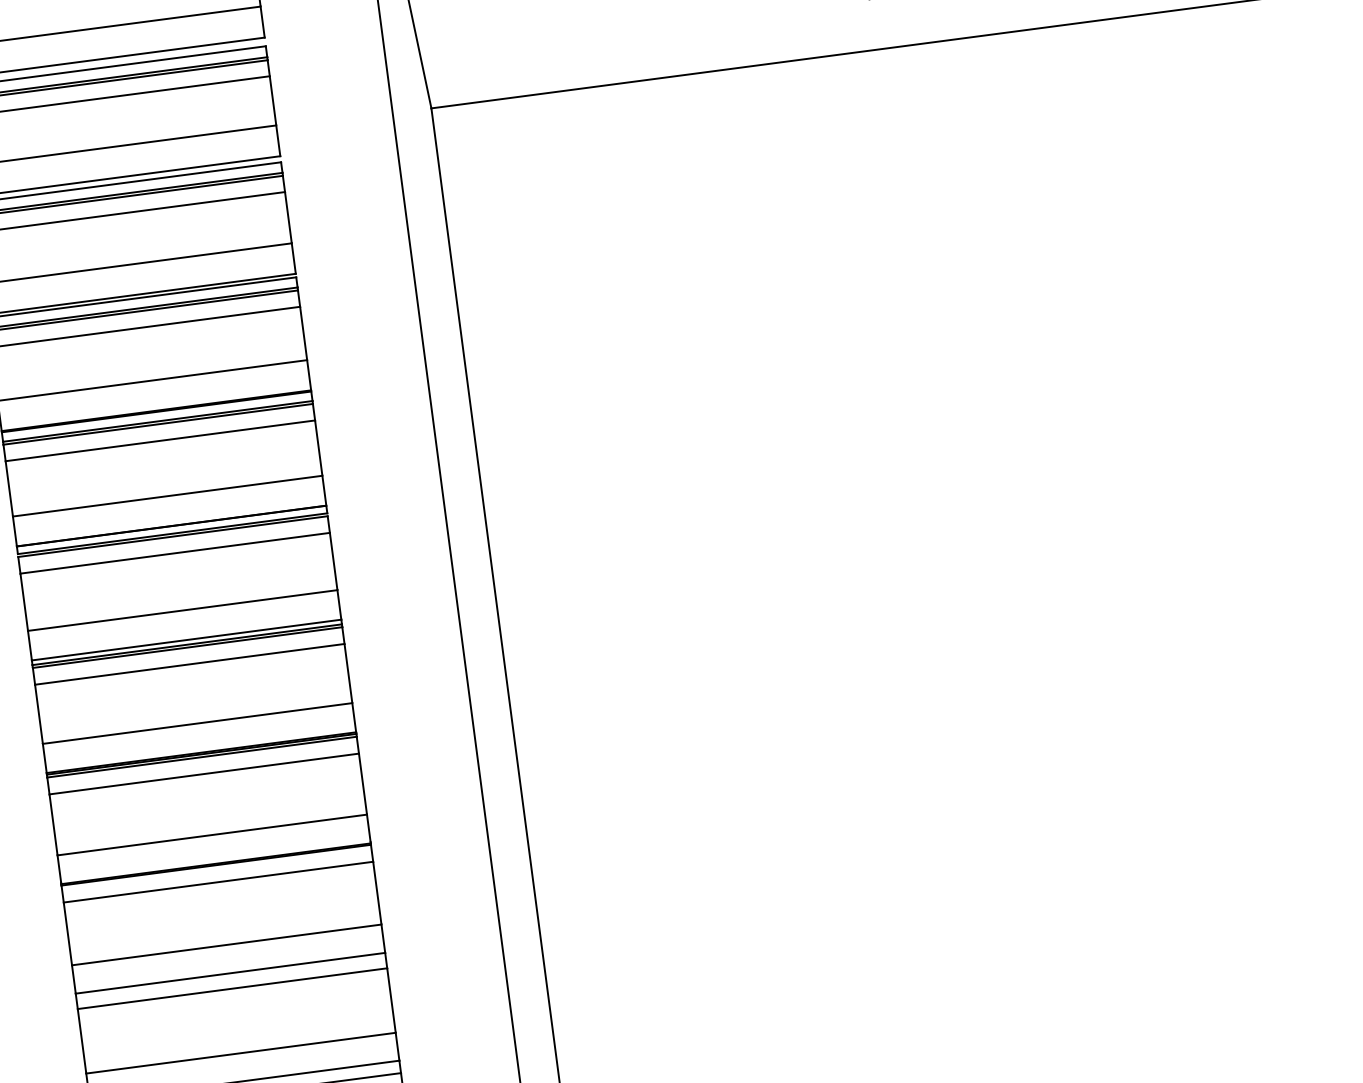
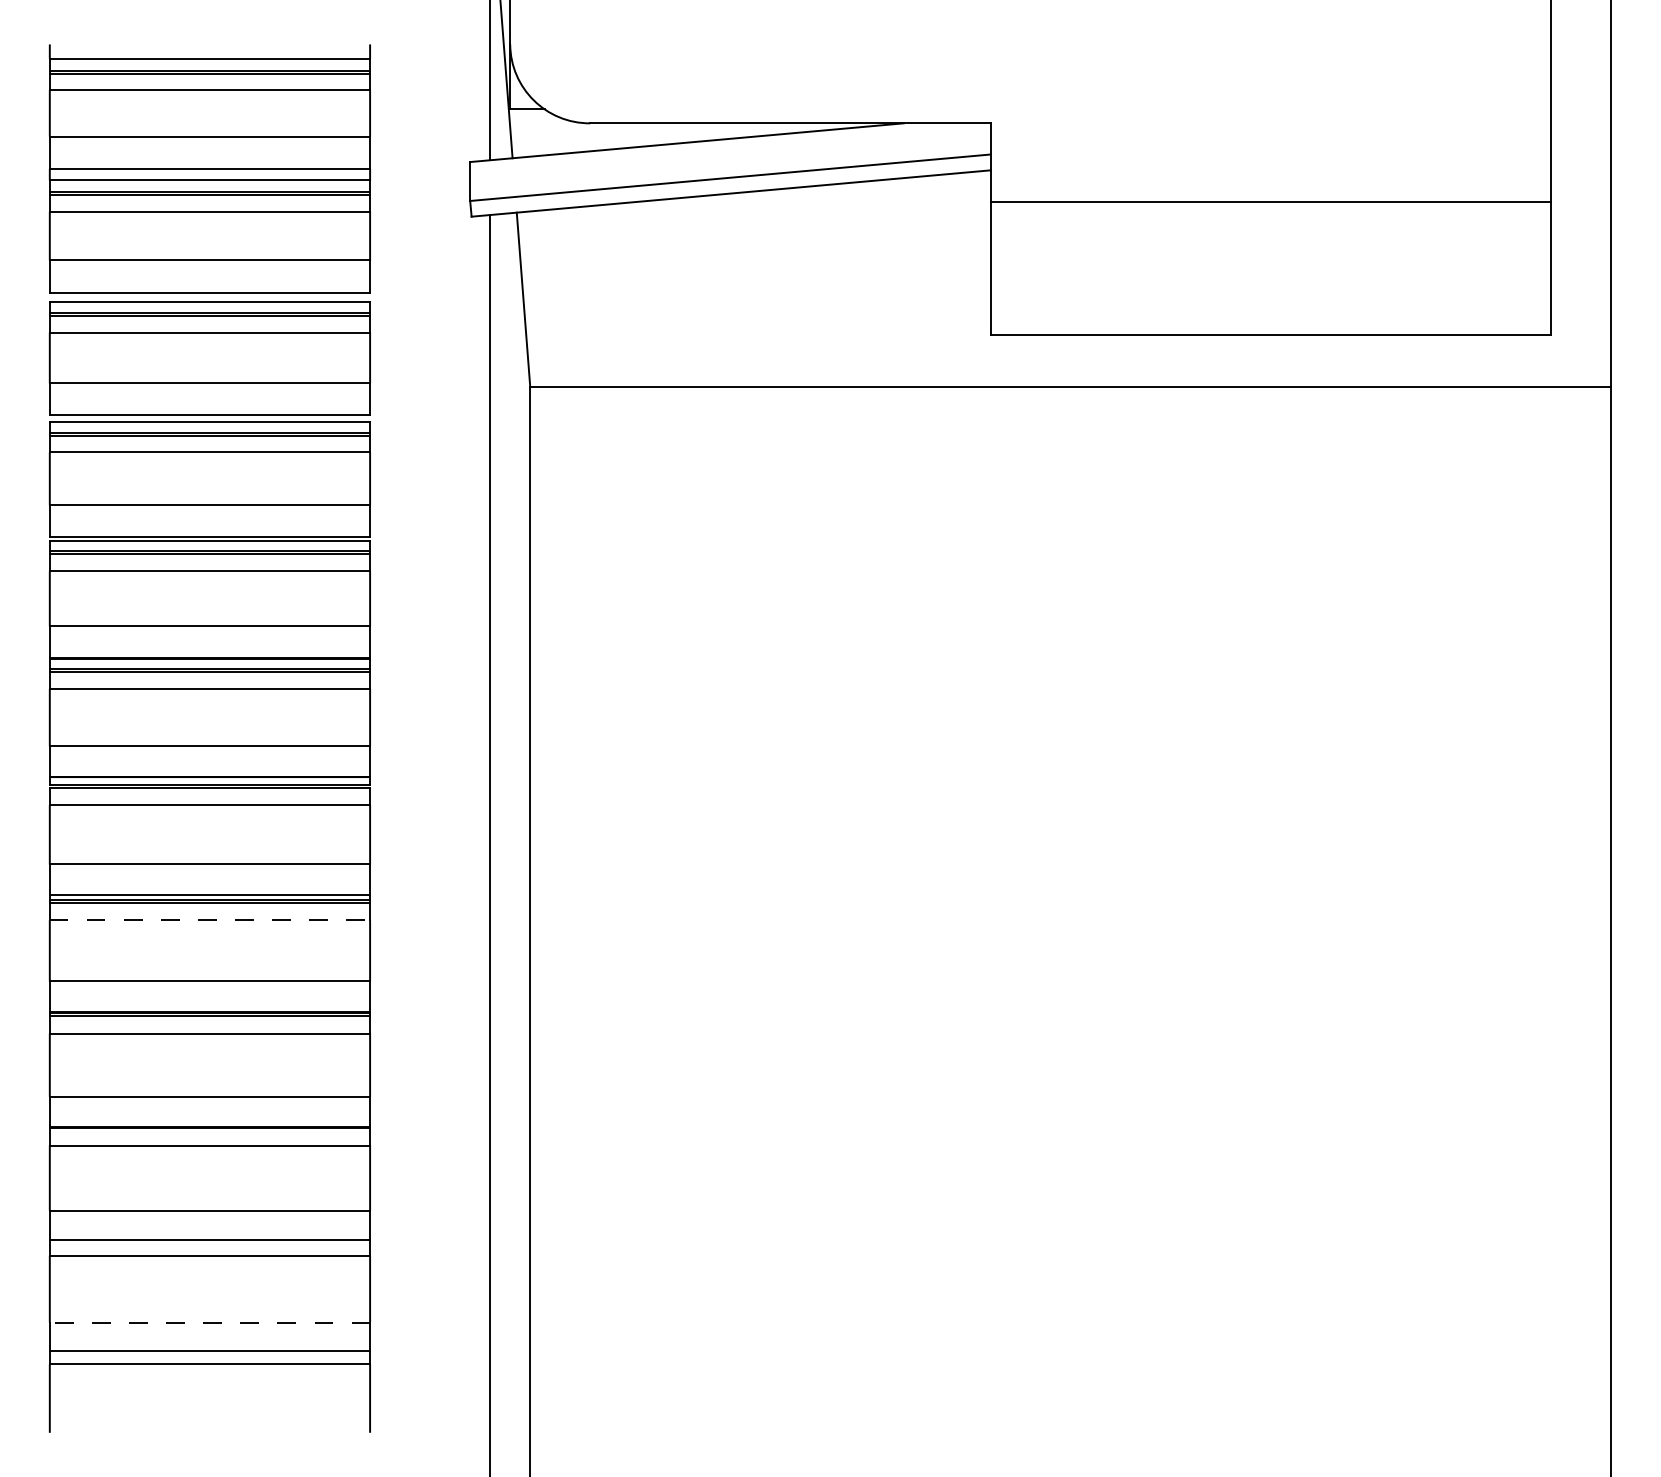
line: (190, 664) -> (210, 920), solid -> dashed
line: (240, 1053) -> (209, 1322), solid -> dashed

